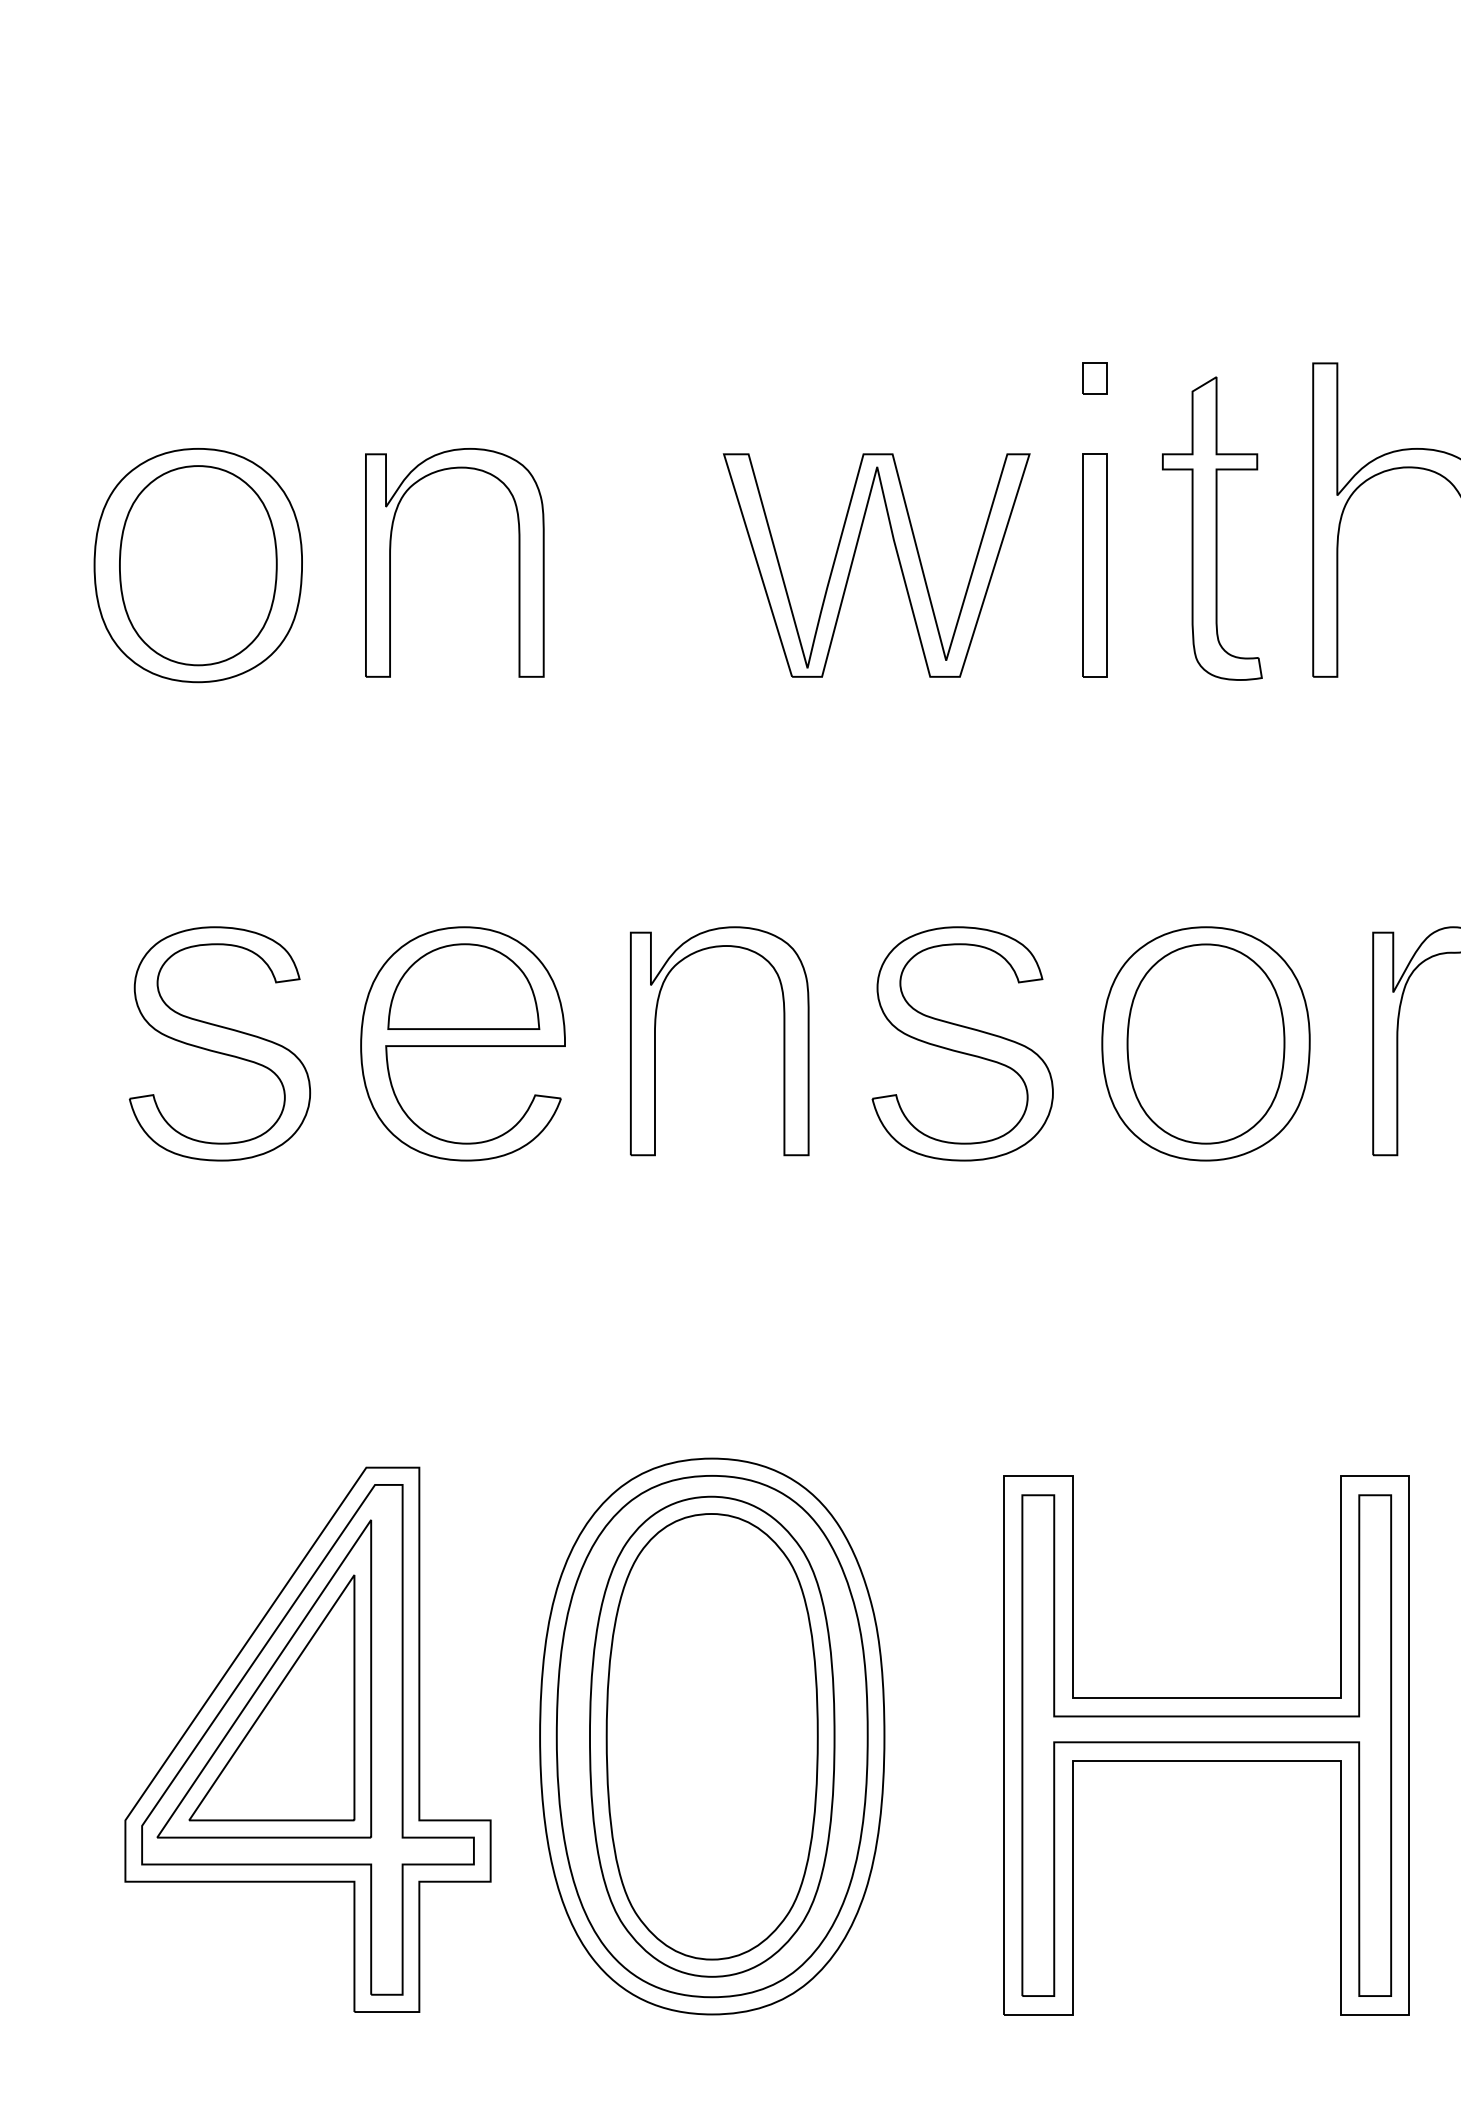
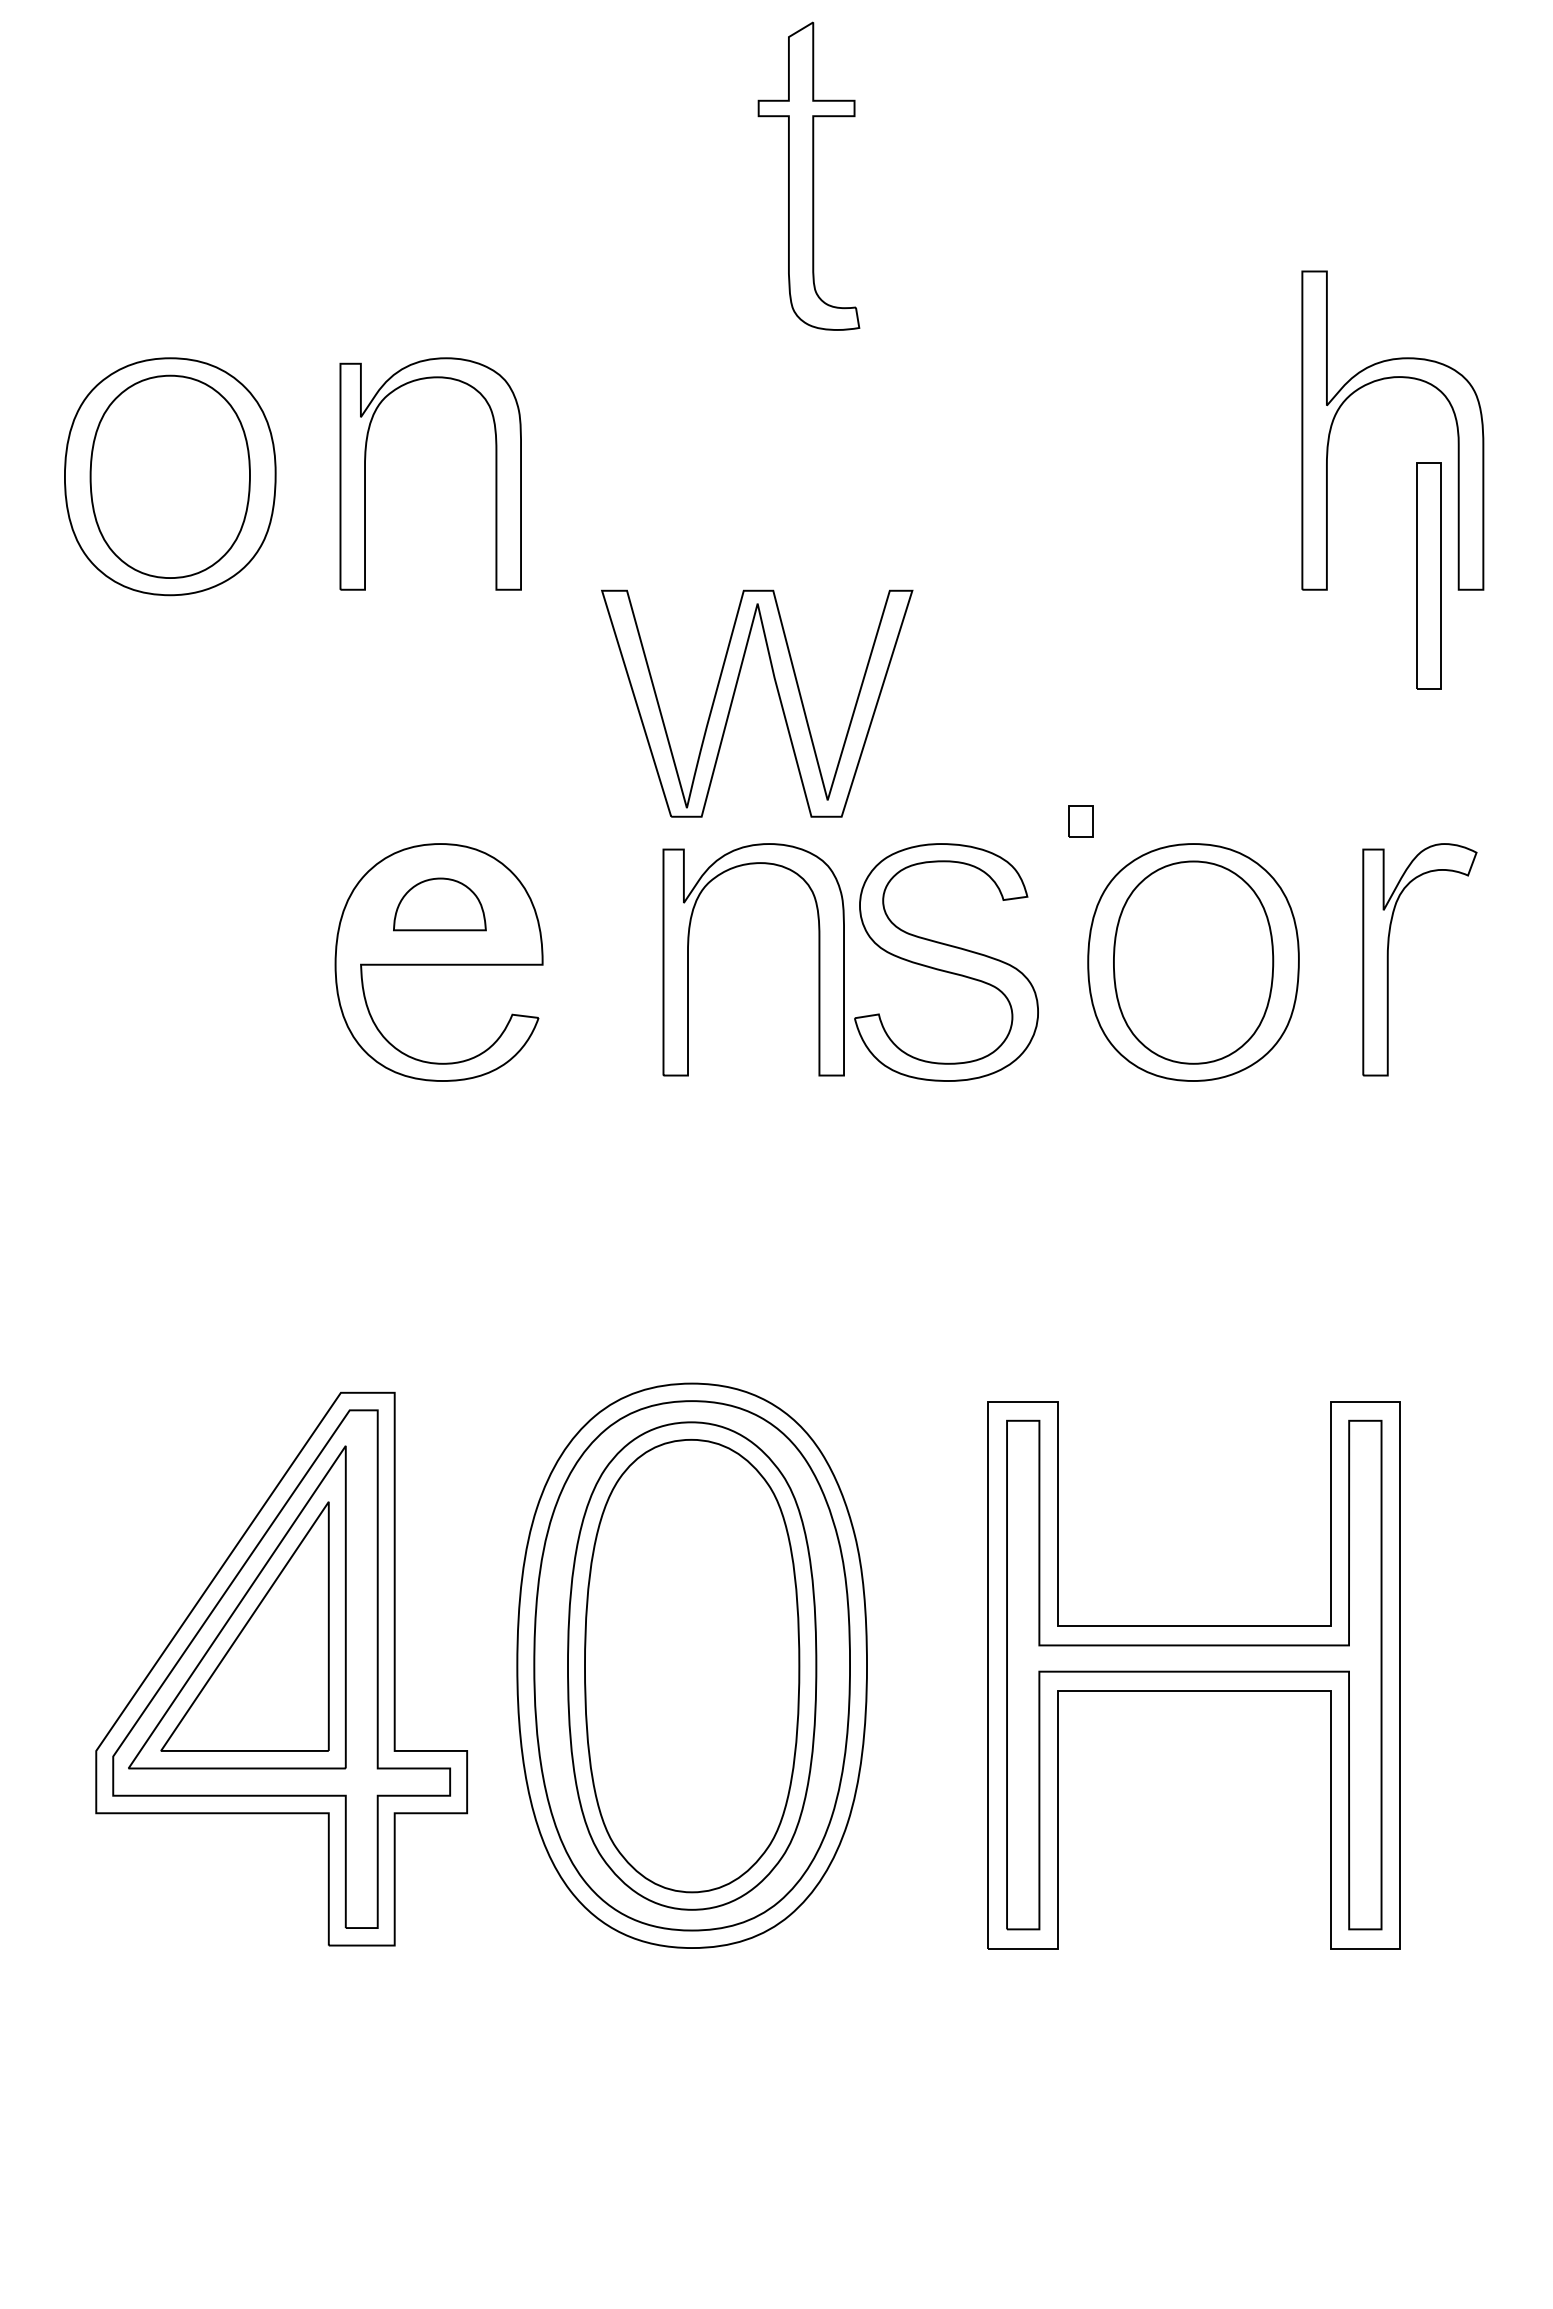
part: (1094, 378) -> (1080, 821), moved
part: (1211, 527) -> (808, 175), moved
part: (897, 559) -> (778, 697), moved
part: (1094, 565) -> (1428, 575), moved
part: (463, 986) -> (439, 904), size x0.6
part: (655, 1040) -> (688, 959), moved
part: (219, 1043) -> (191, 962), removed

